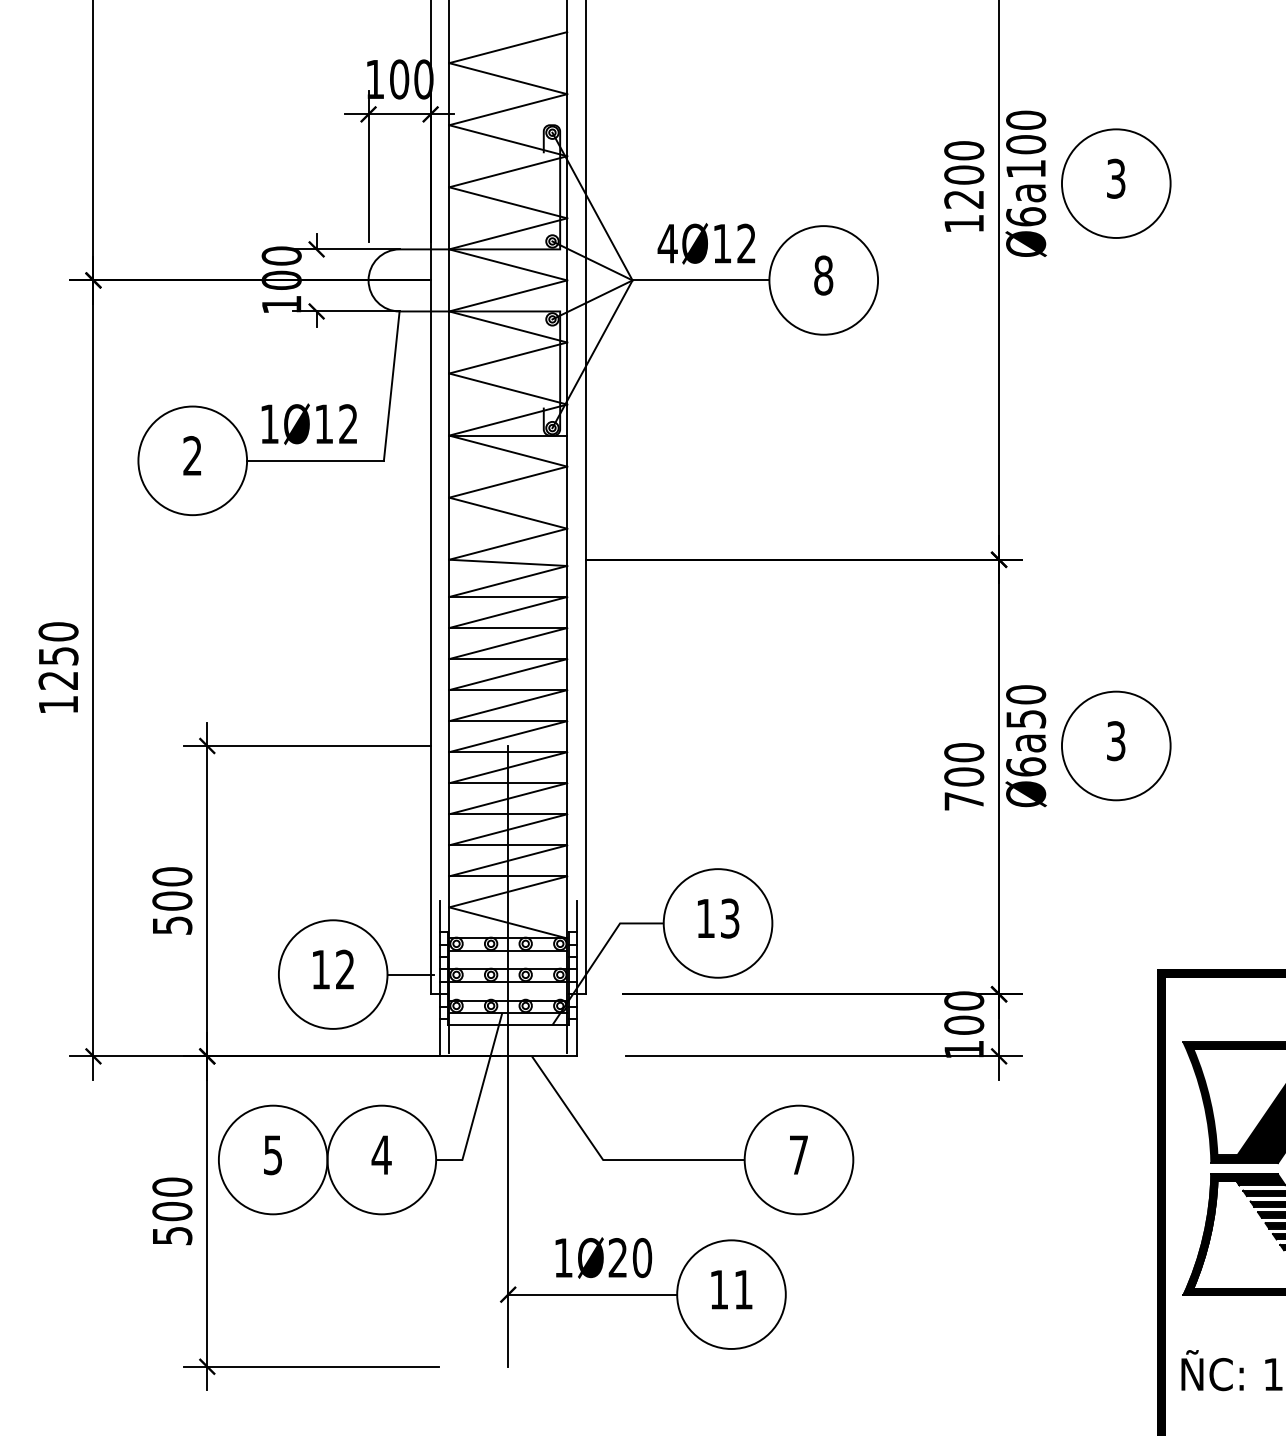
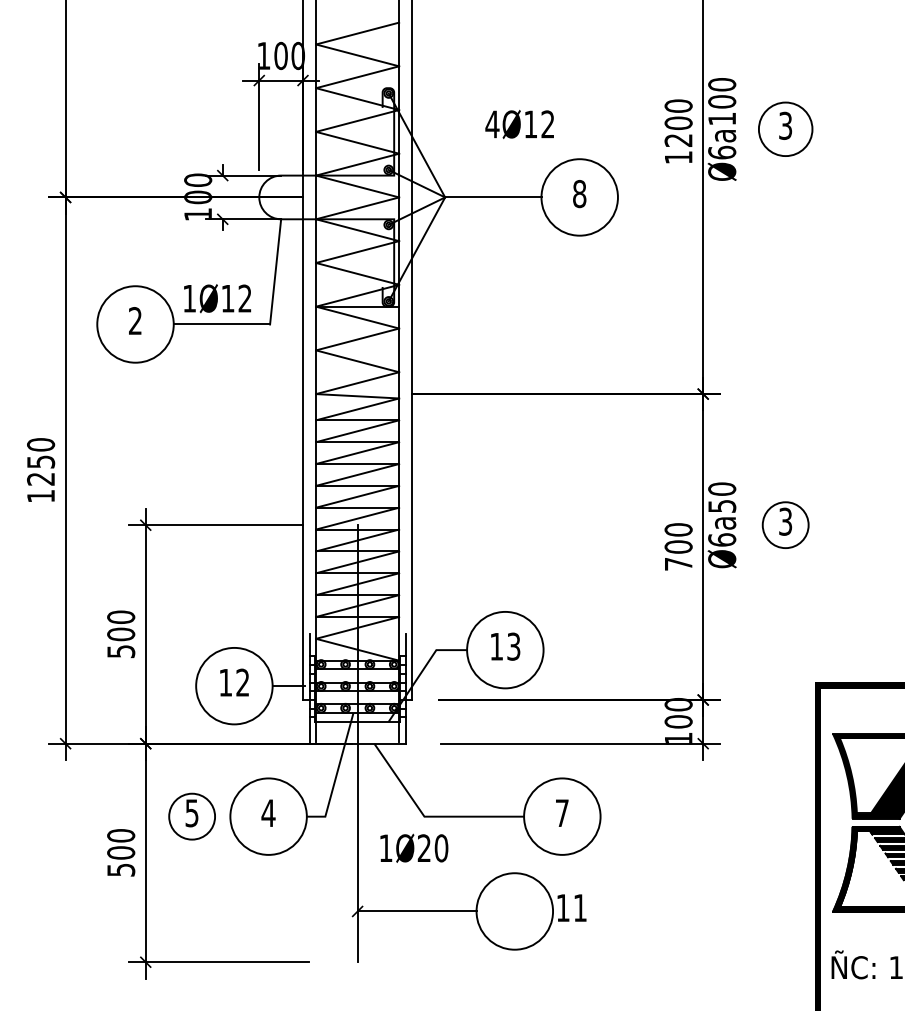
circle: (1115, 183) -> (785, 129), size x0.7
text: (706, 243) -> (519, 124), moved
circle: (1115, 745) -> (785, 524), size x0.6
circle: (272, 1159) -> (191, 816), size x0.6
text: (603, 1257) -> (414, 847), moved
text: (731, 1289) -> (571, 907), moved

